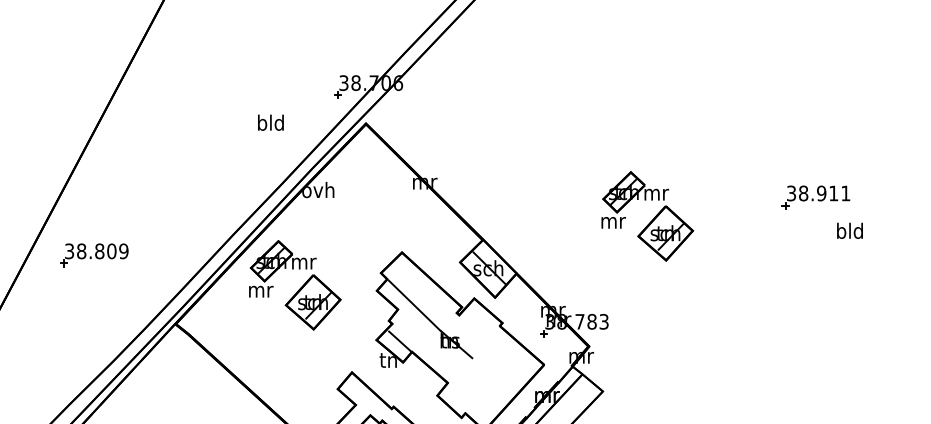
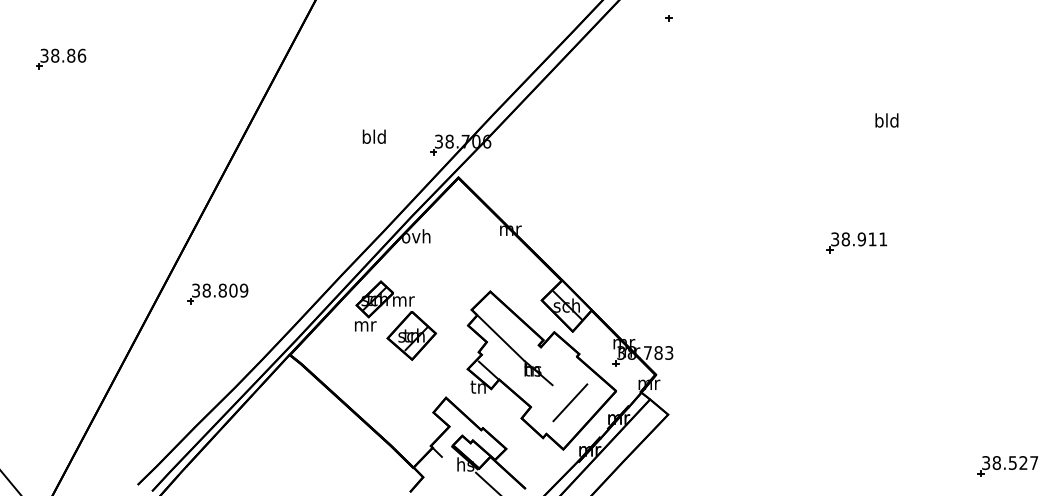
text: (270, 122) -> (373, 136), moved
part: (648, 216) -> (708, 259), removed
text: (849, 230) -> (886, 120), moved
line: (492, 377) -> (570, 402), added

